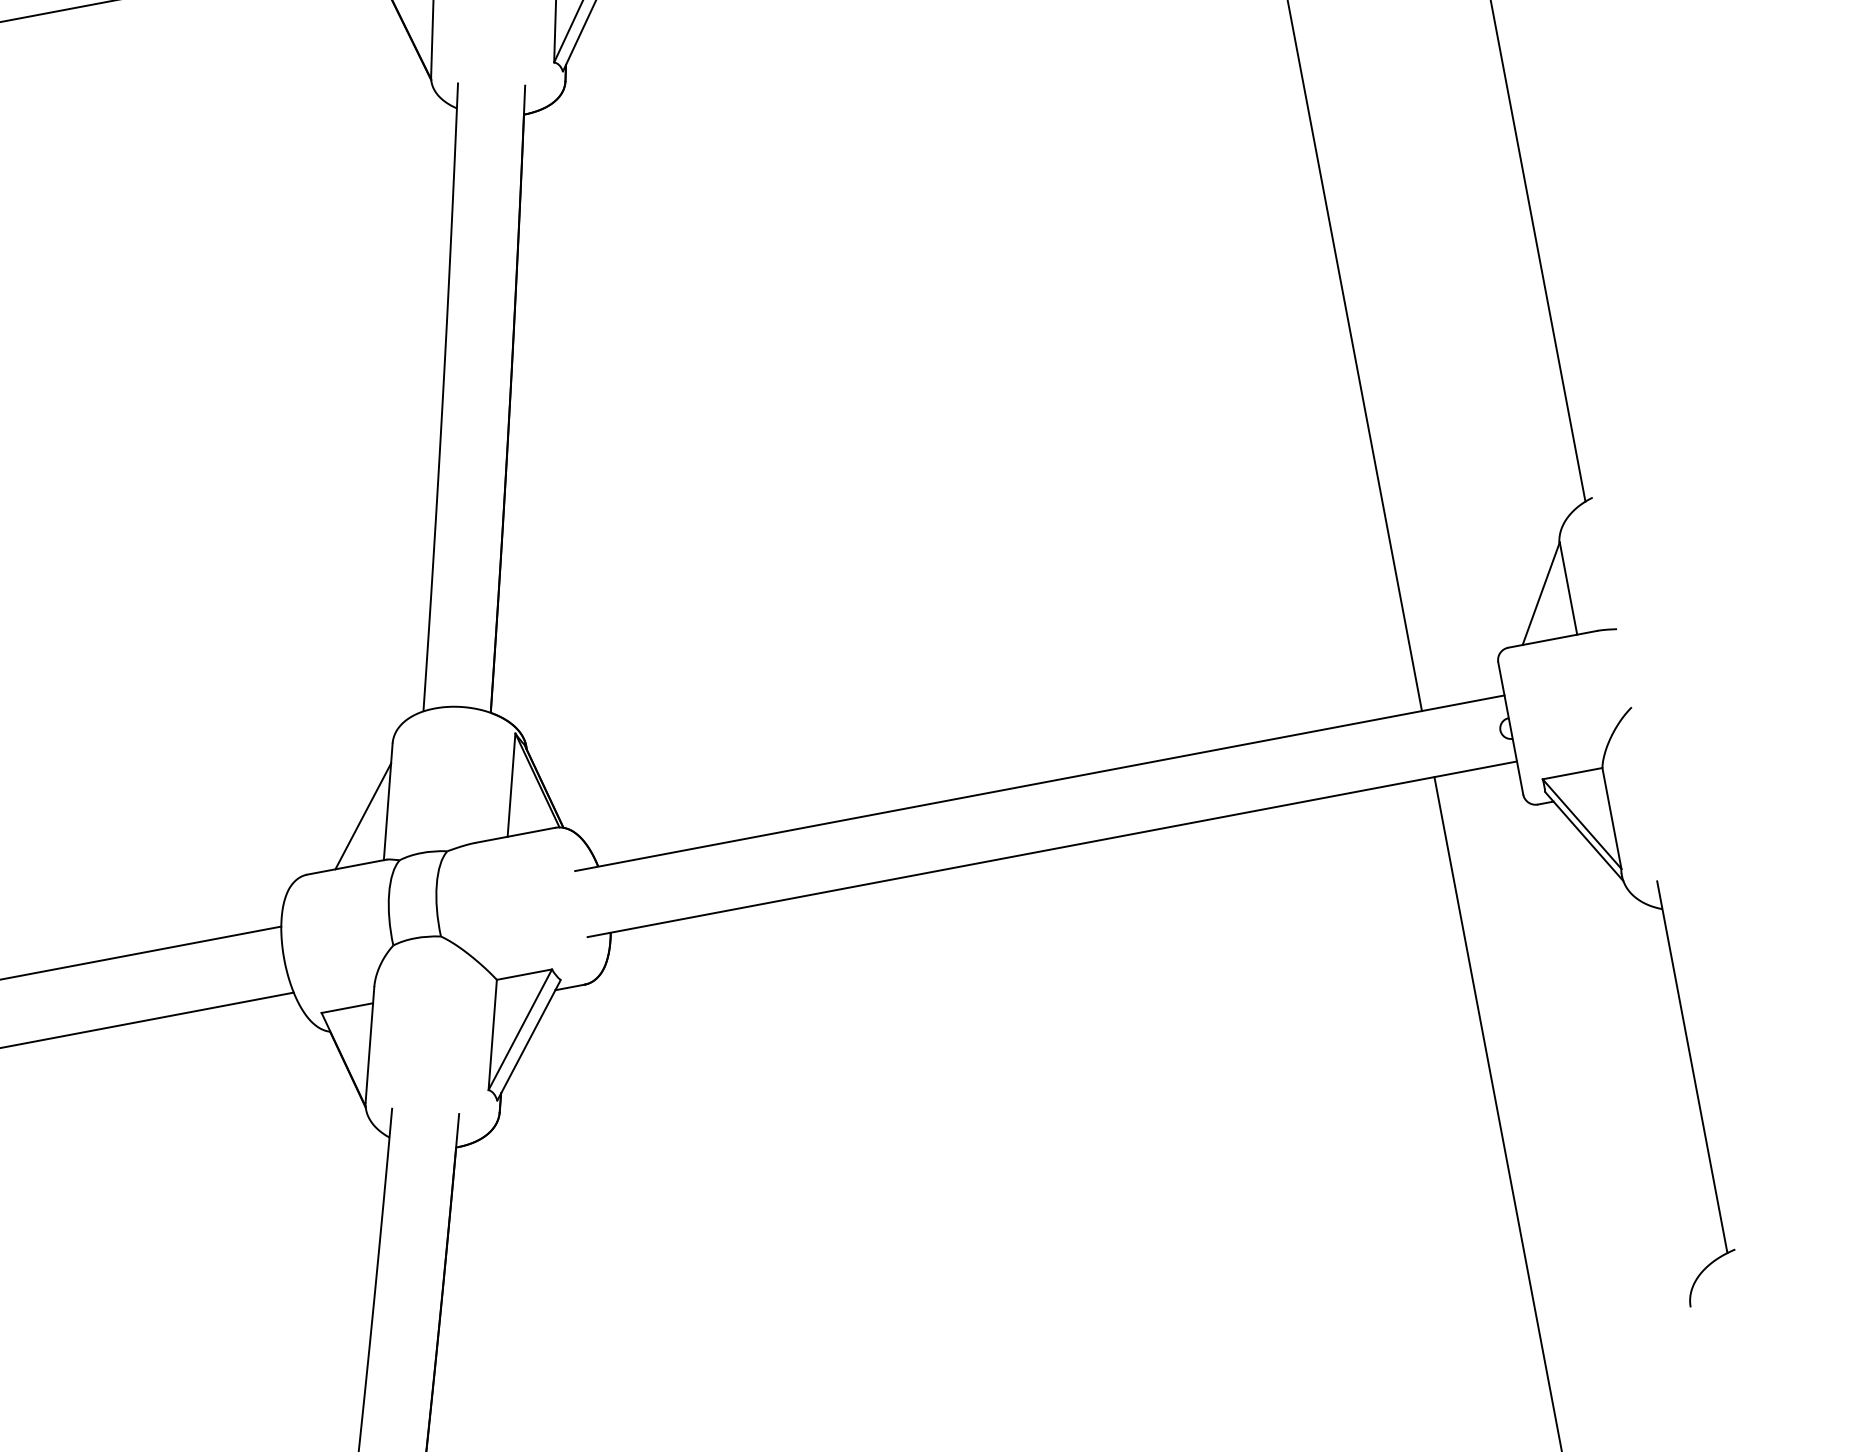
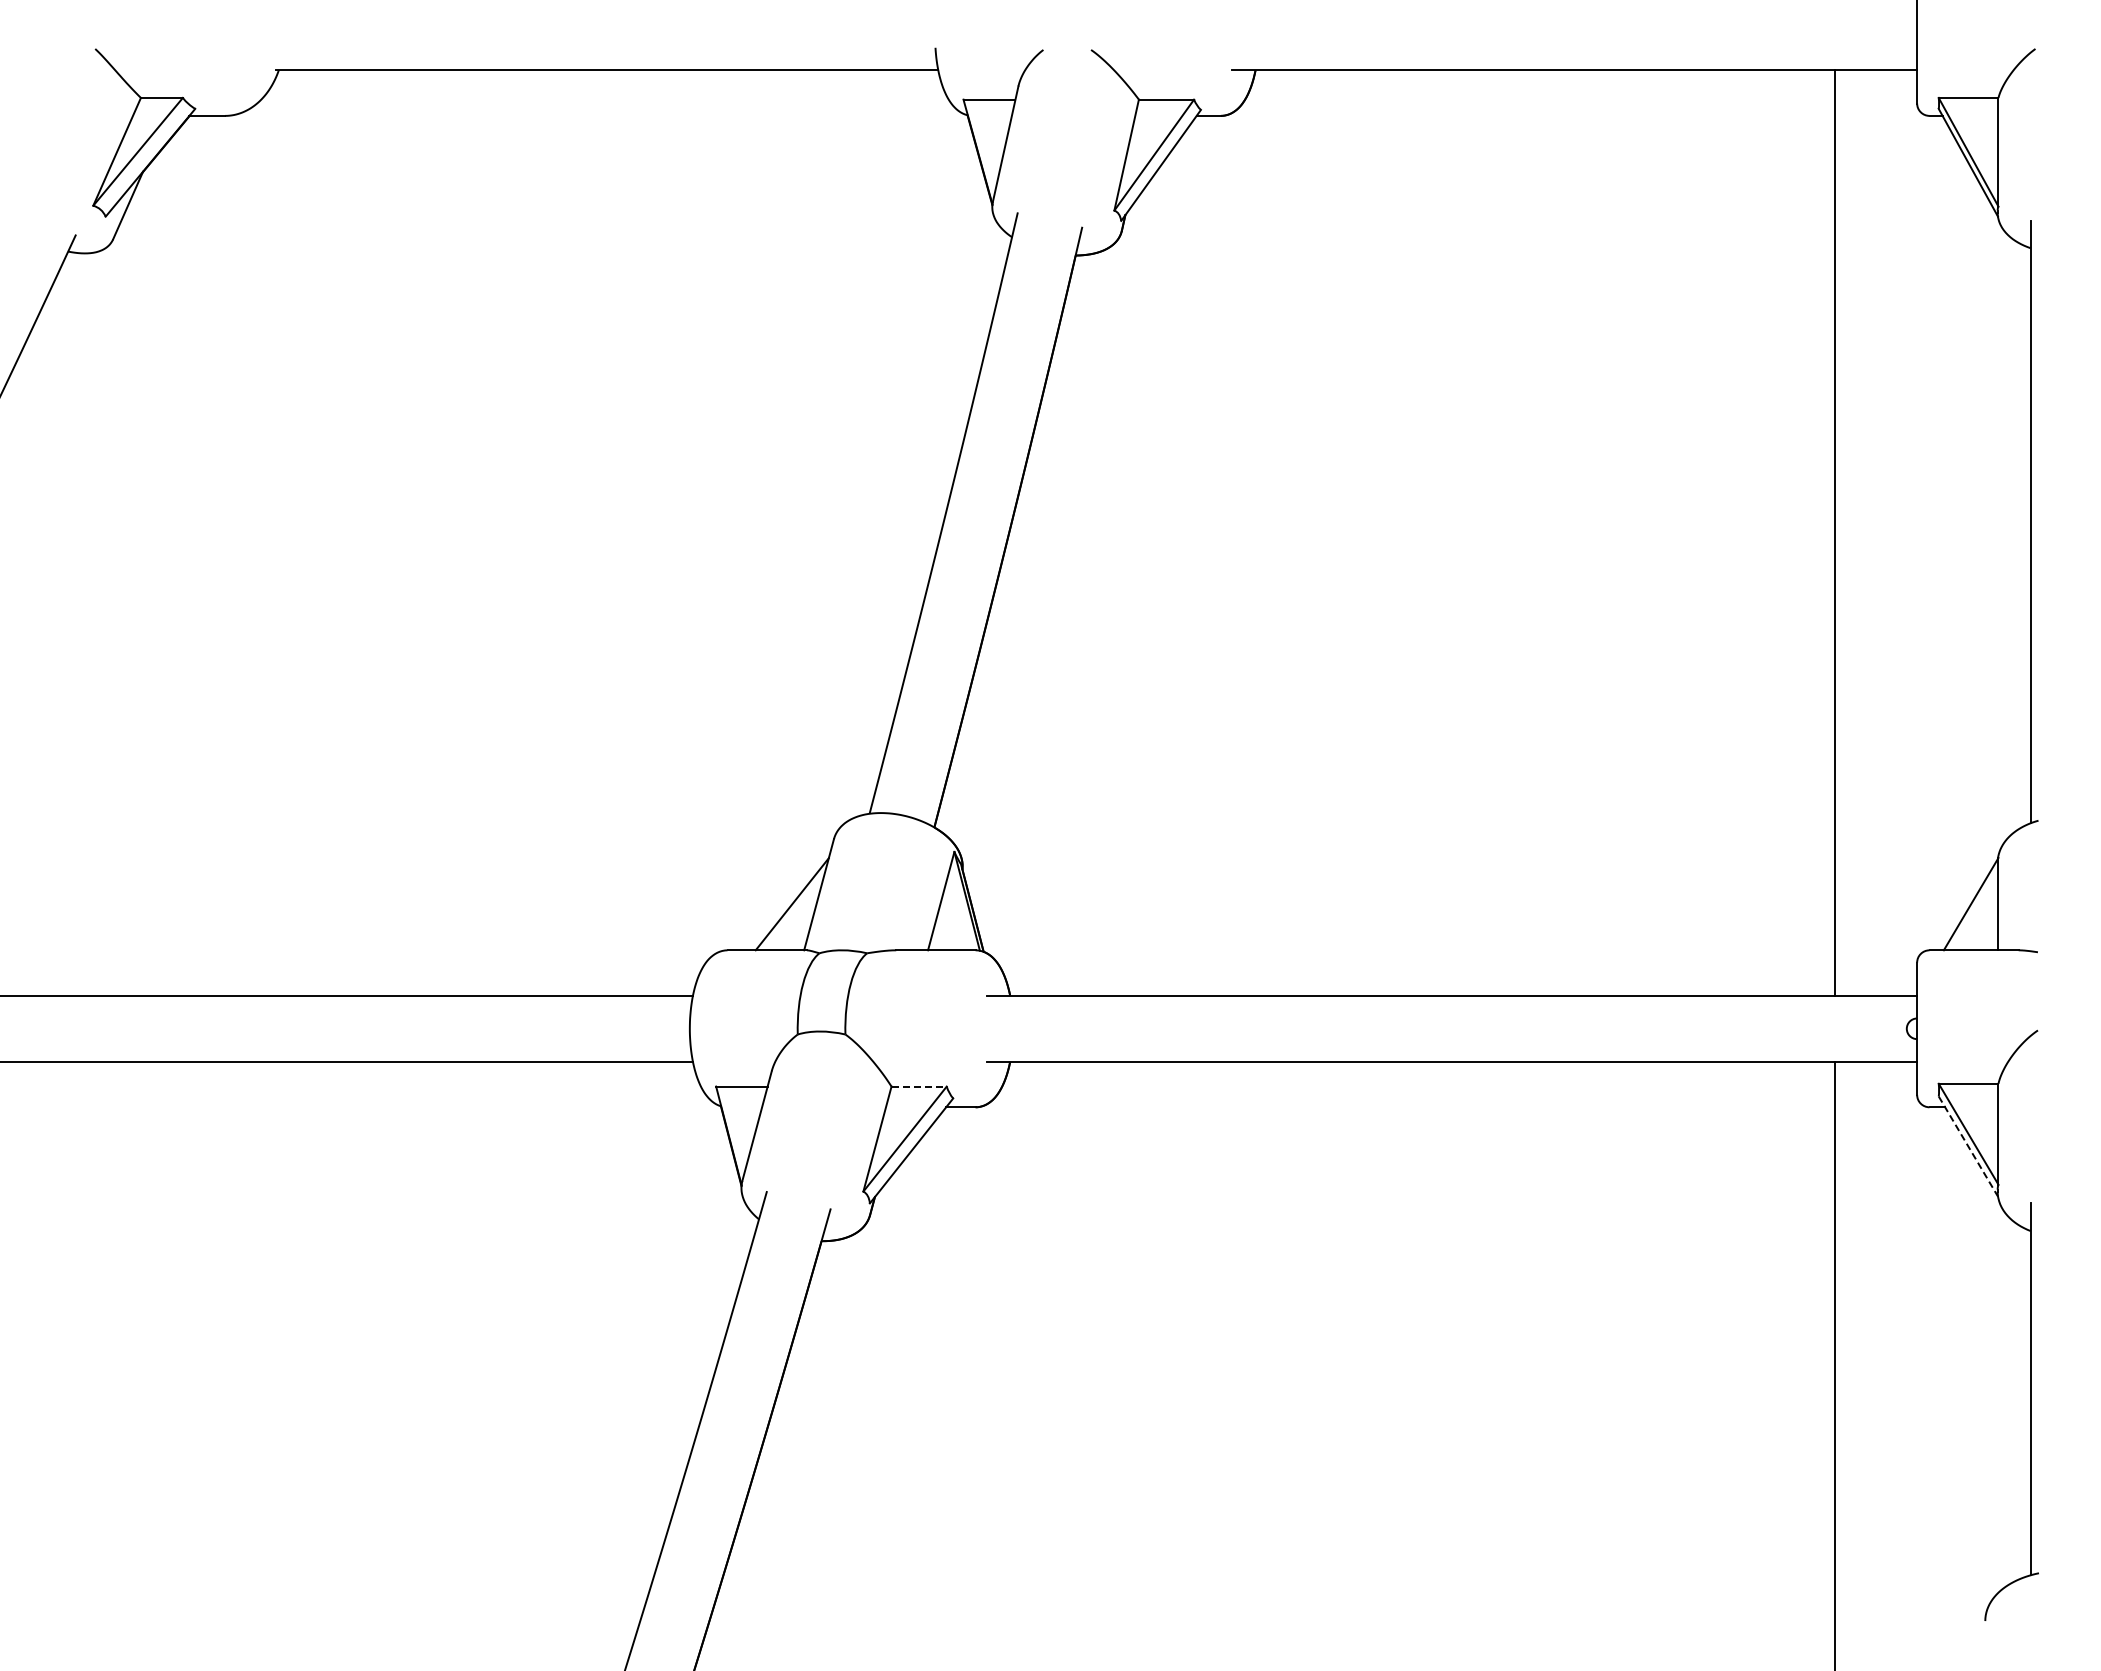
line: (1584, 837) -> (1968, 1147), solid -> dashed
line: (524, 974) -> (919, 1086), solid -> dashed

